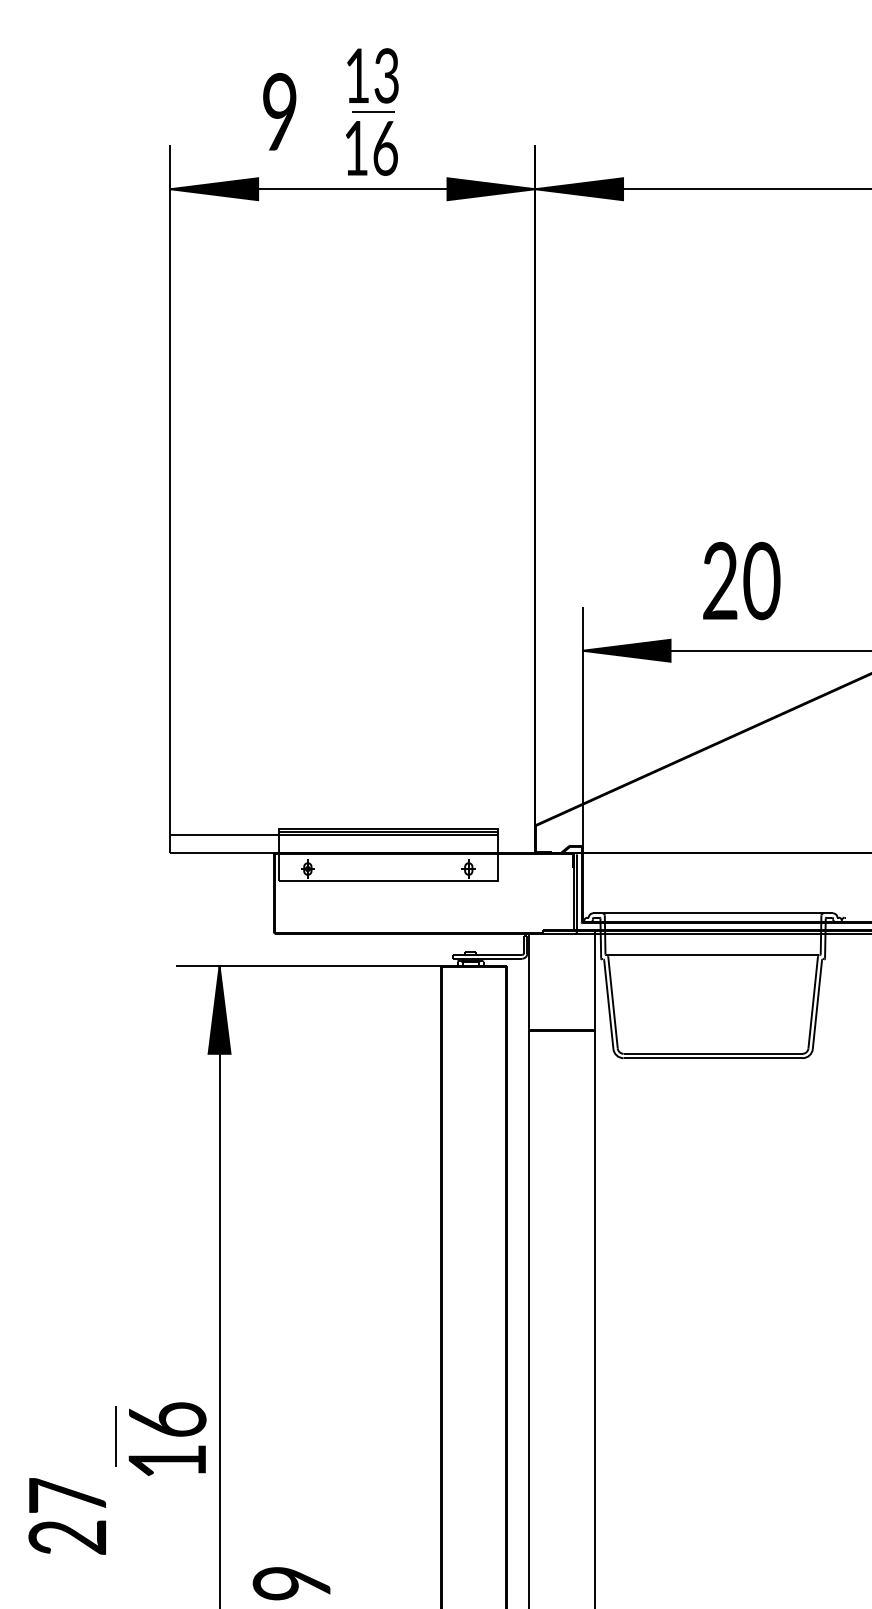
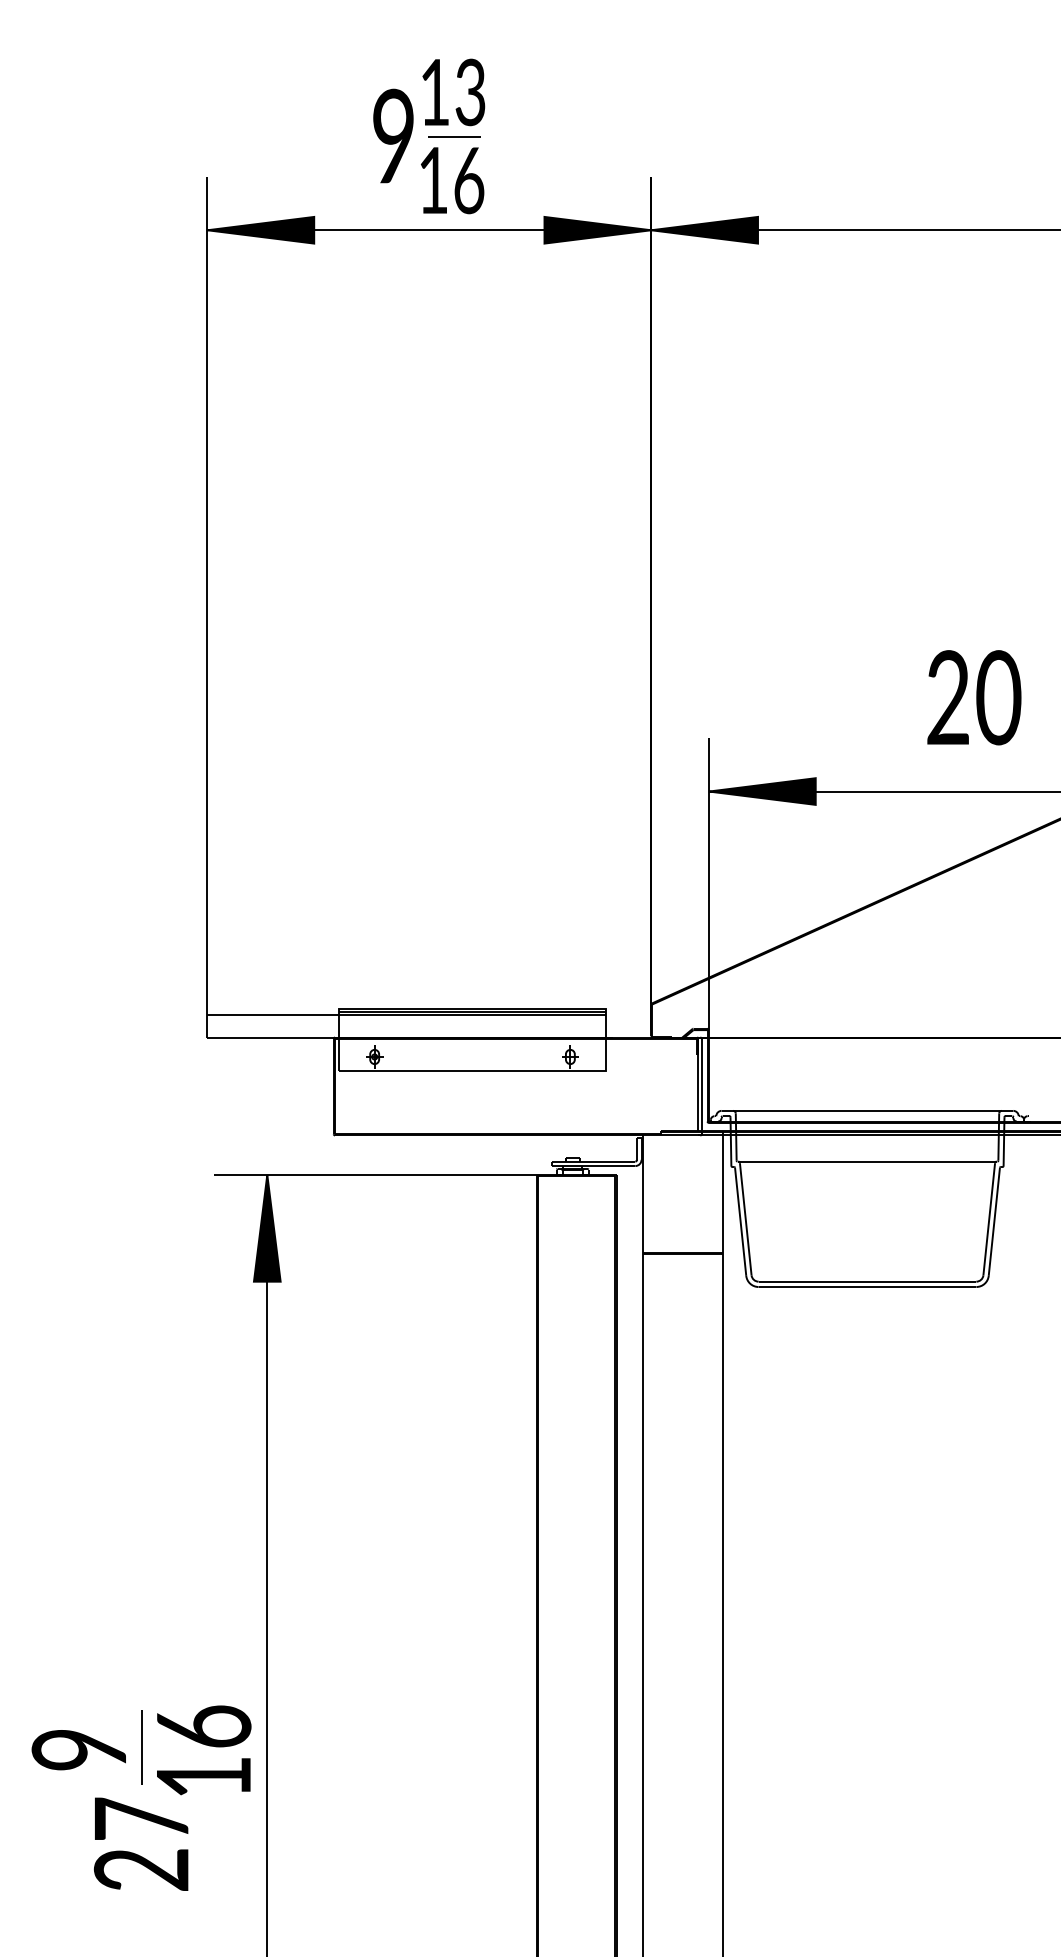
text: (279, 111) -> (393, 135), moved
text: (741, 580) -> (974, 697), moved
text: (67, 1515) -> (141, 1843), moved
text: (291, 1584) -> (78, 1750), moved

